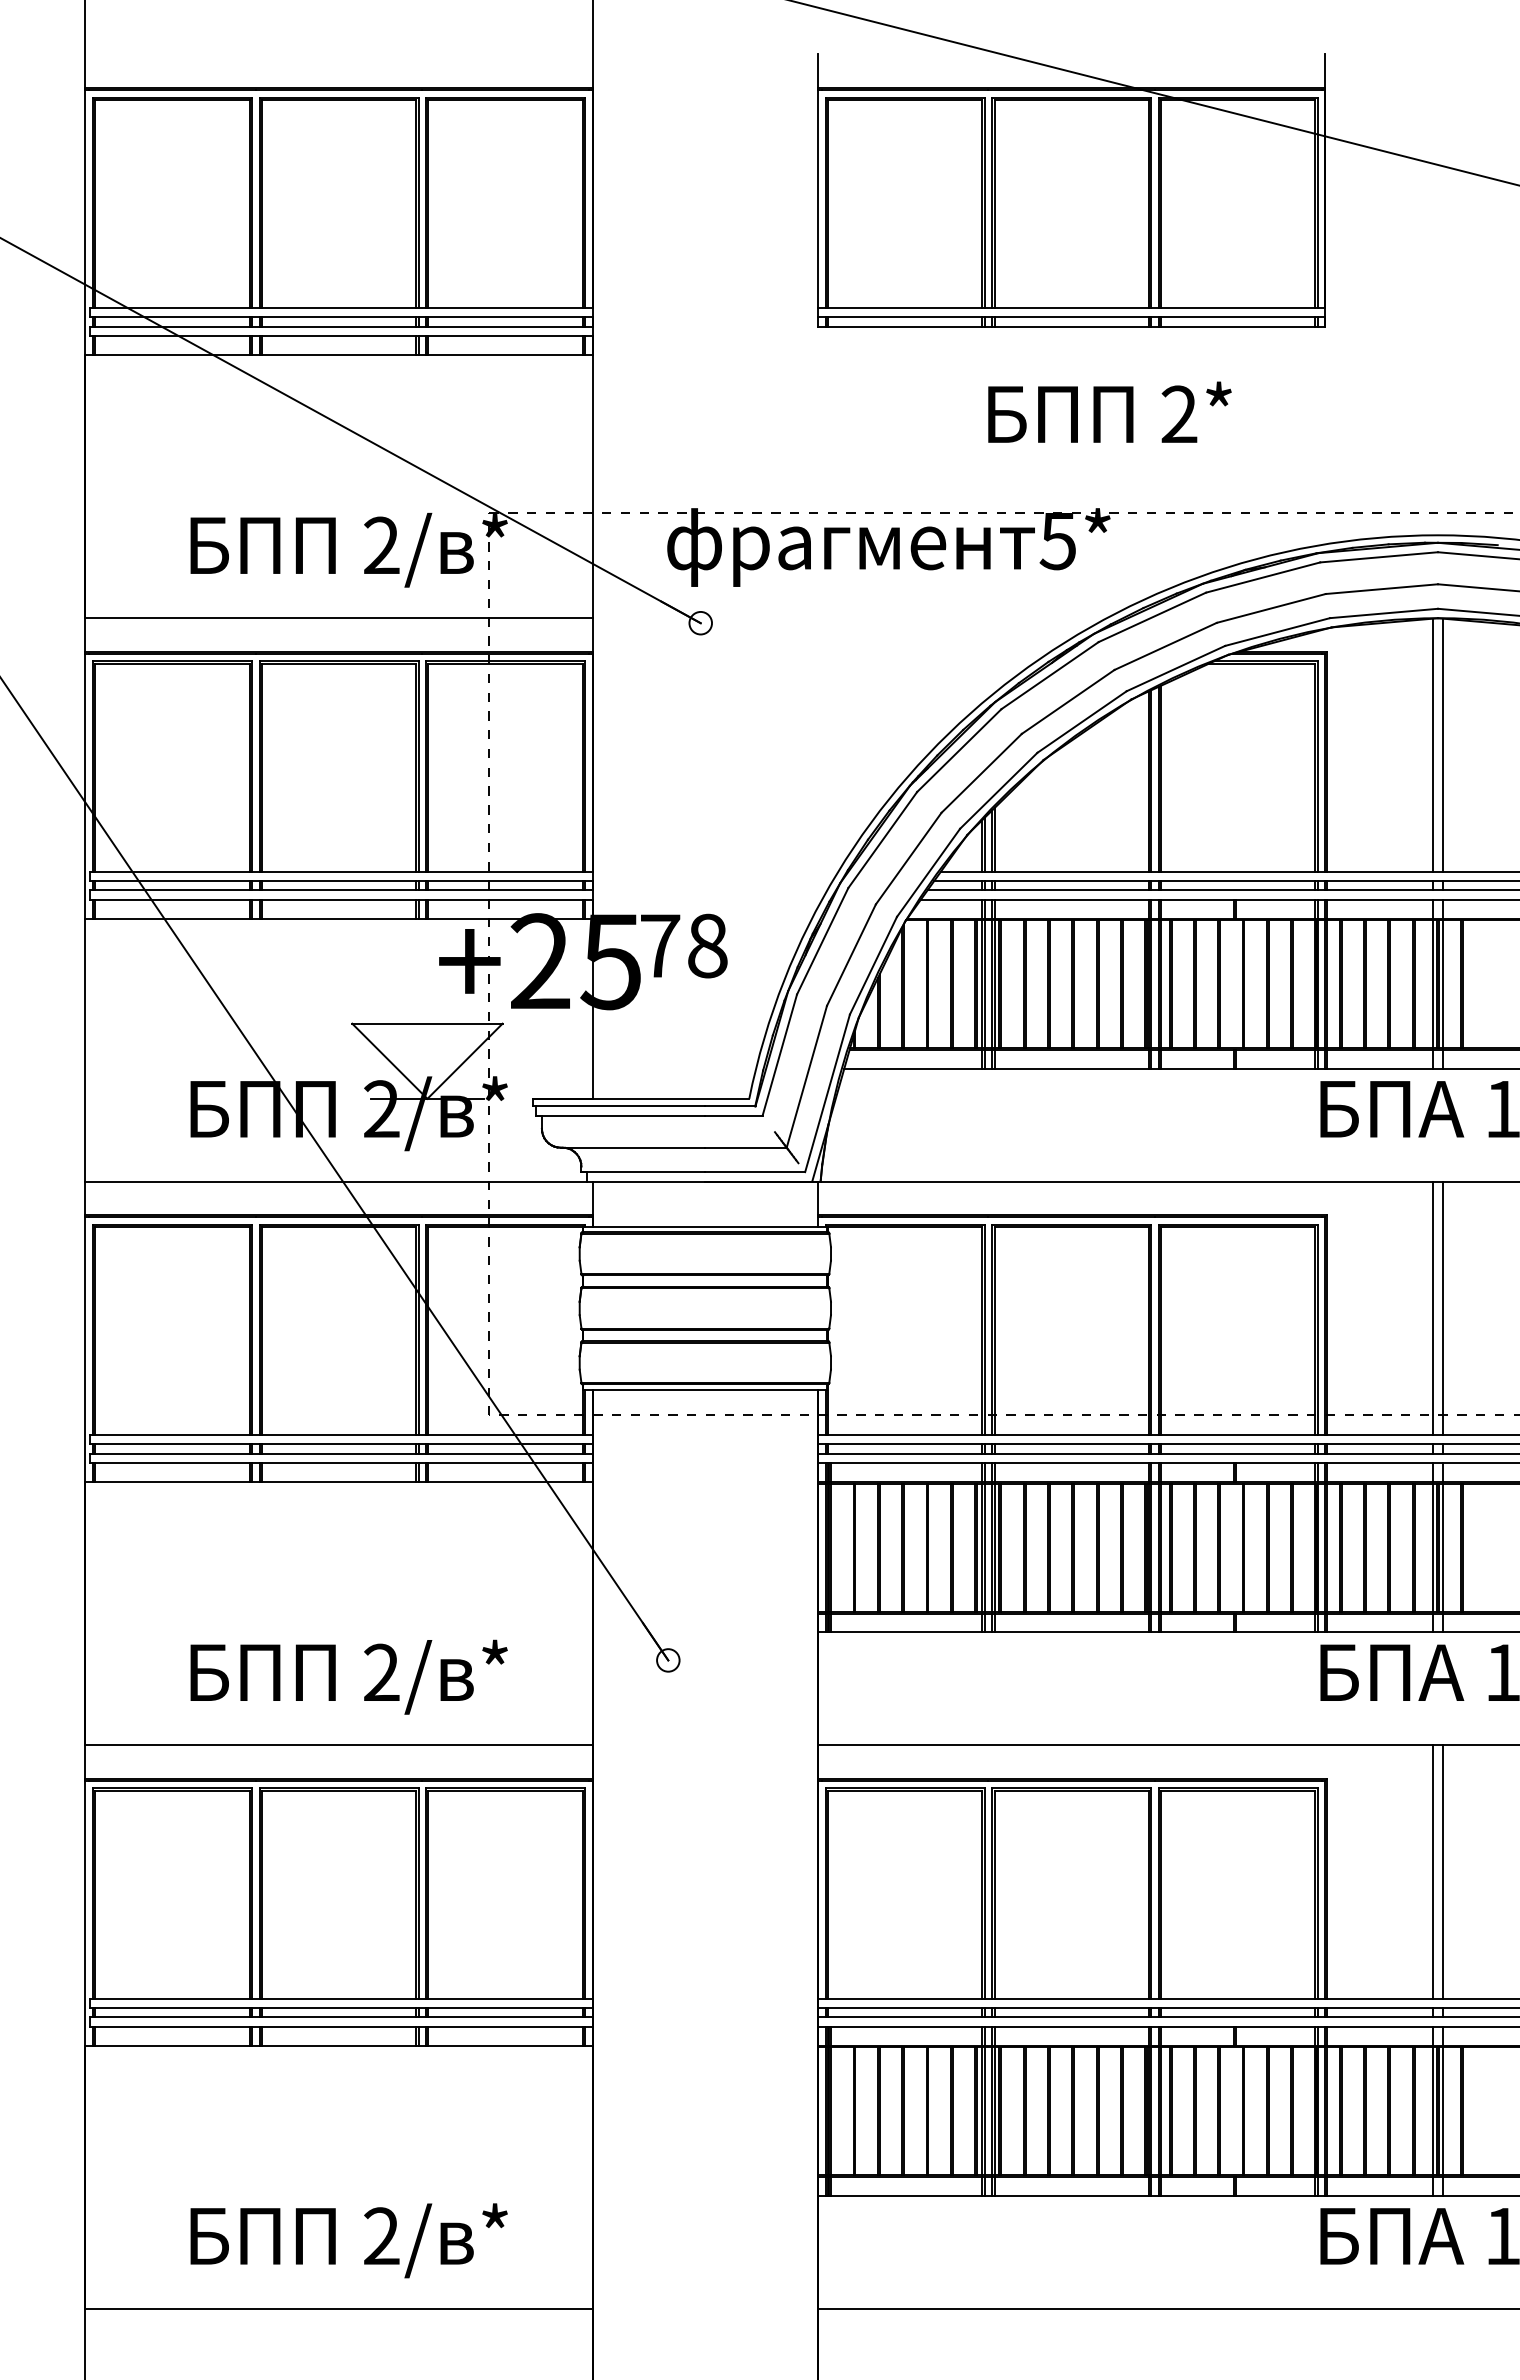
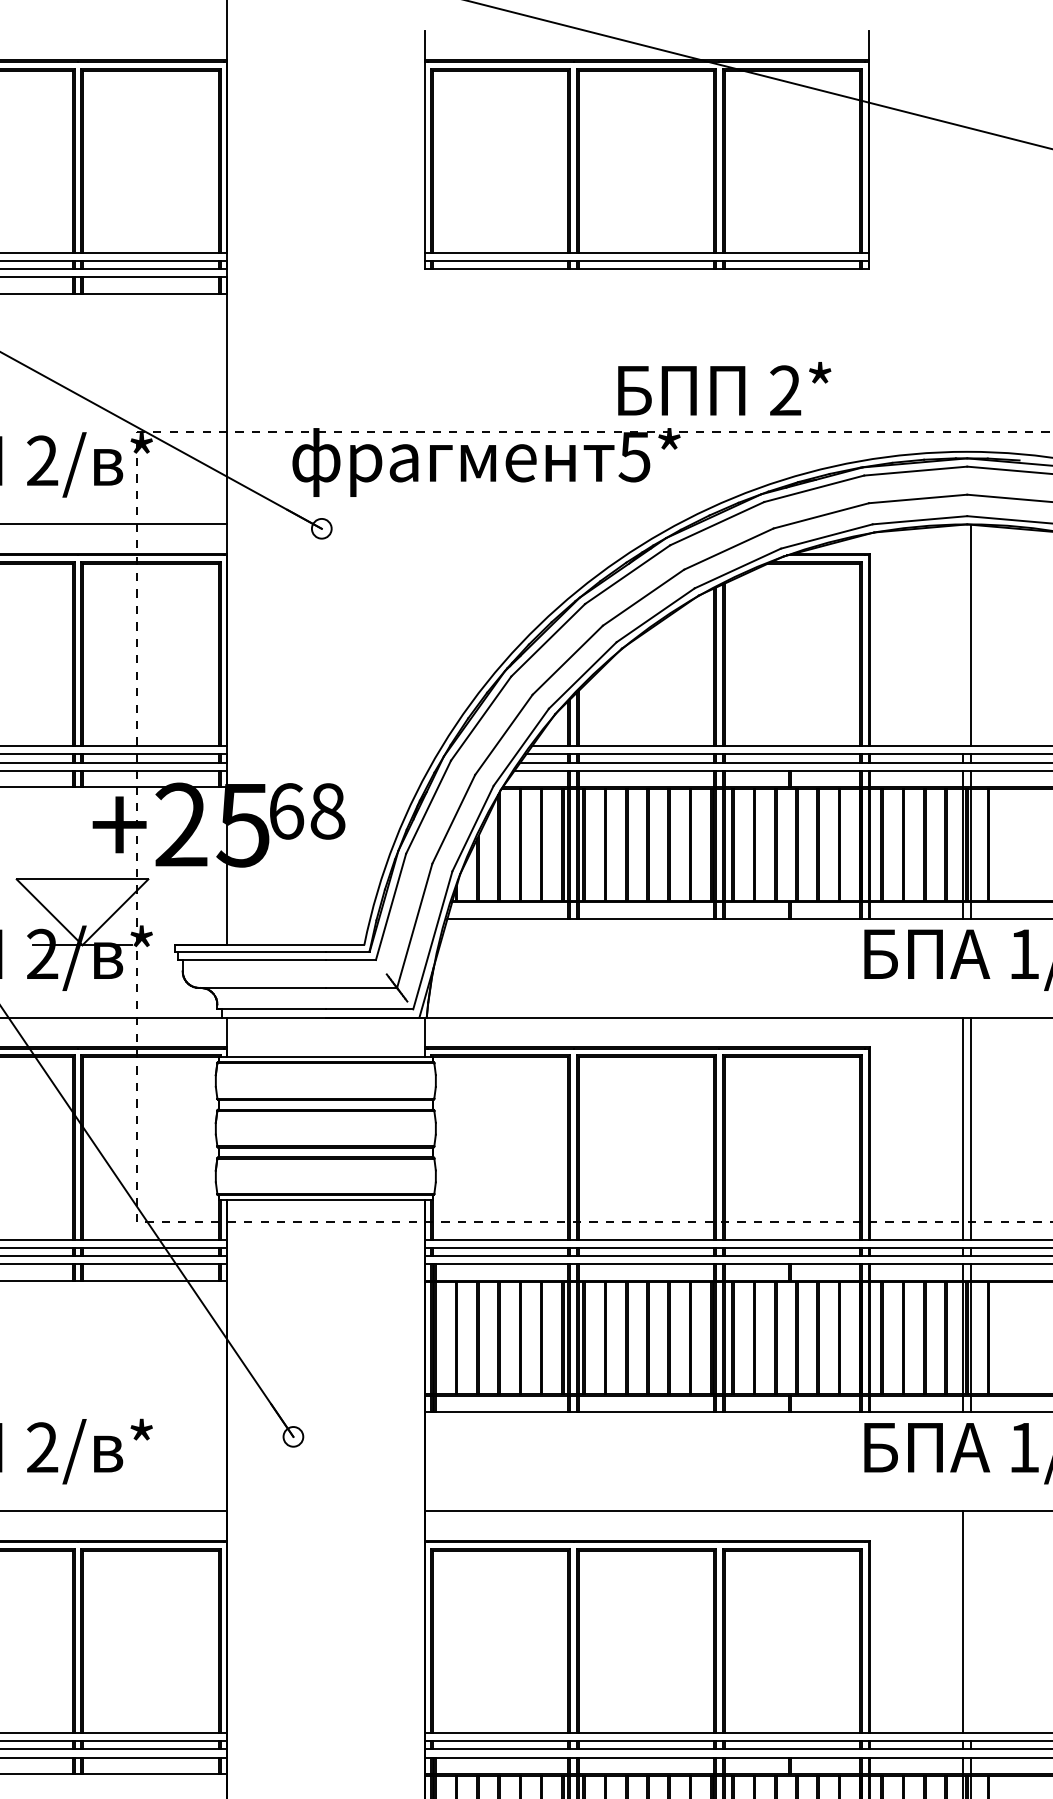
text: (1109, 411) -> (724, 388), moved
line: (1433, 744) -> (963, 634), removed
text: (660, 945) -> (286, 810), 78 -> 68
line: (1442, 1871) -> (971, 1621), removed

